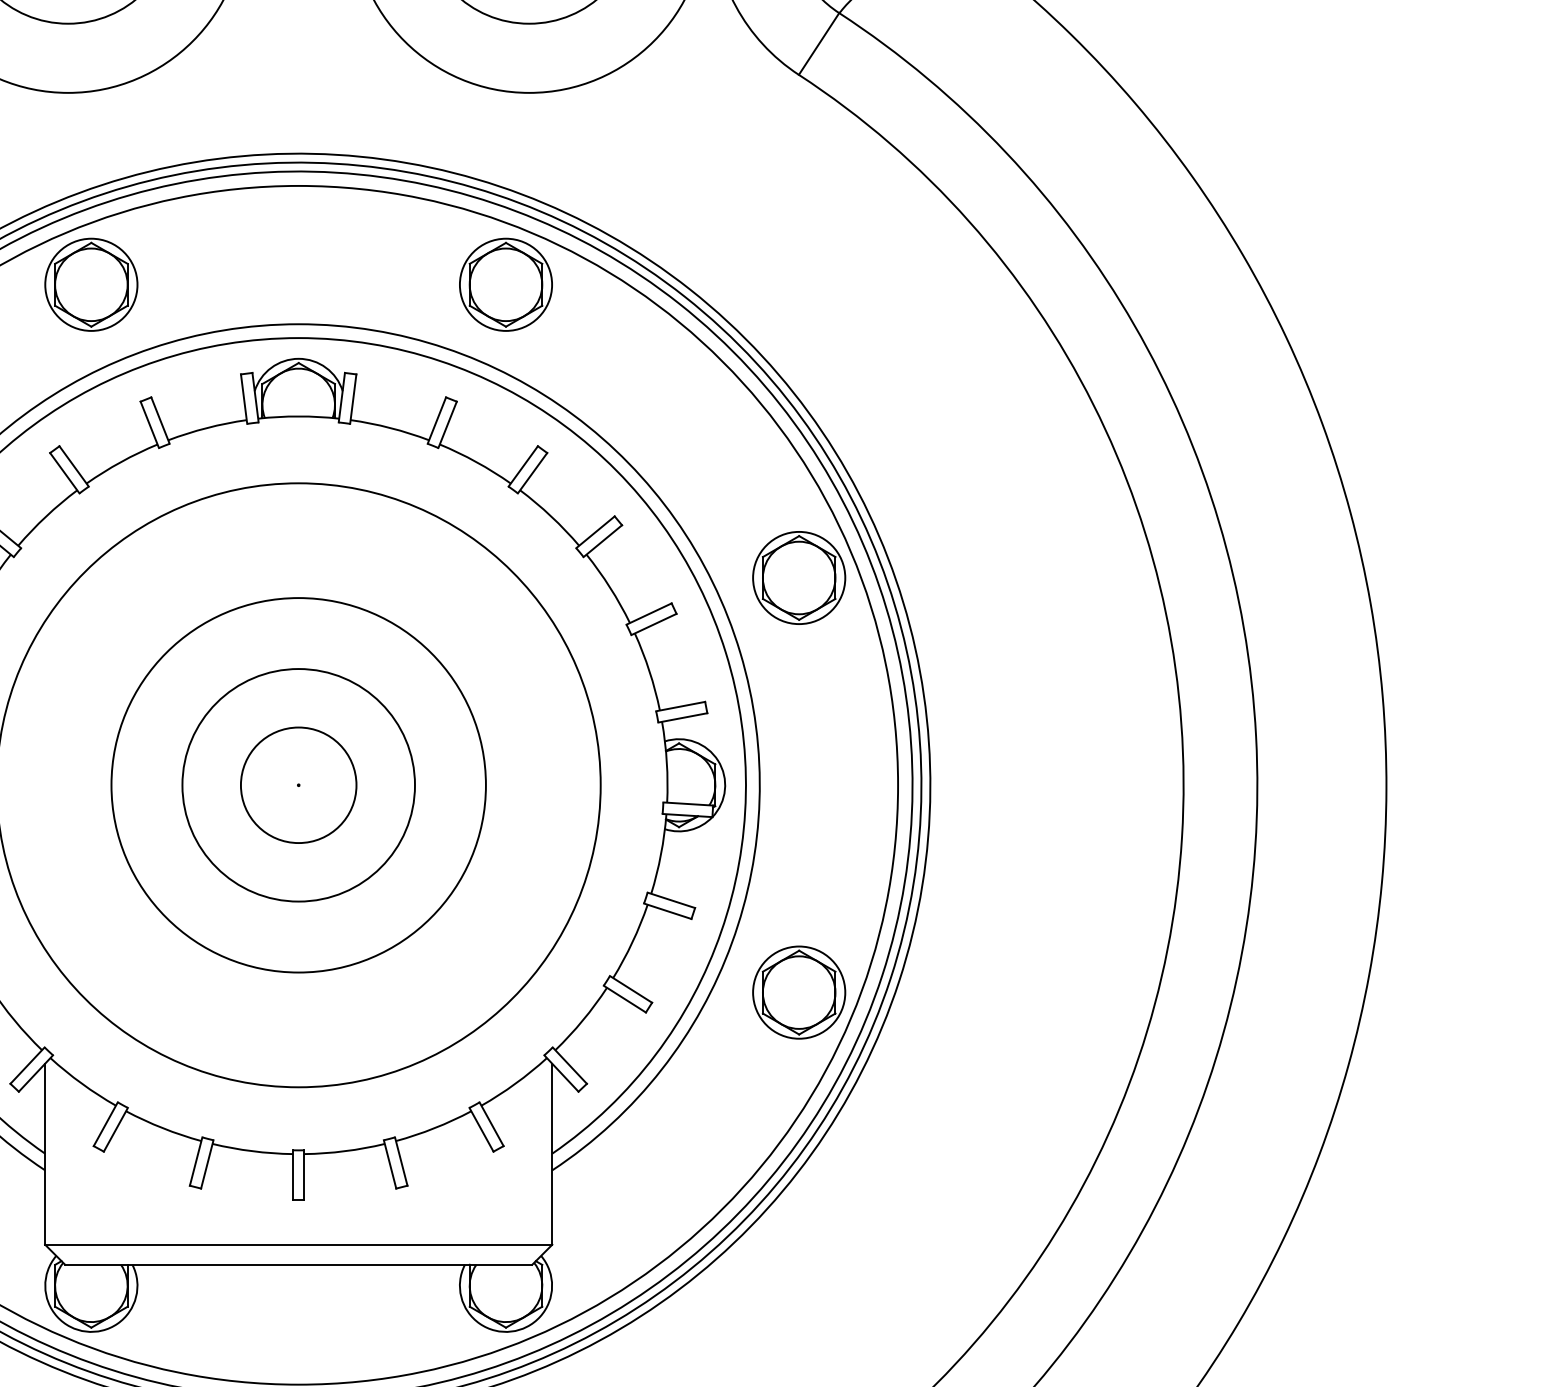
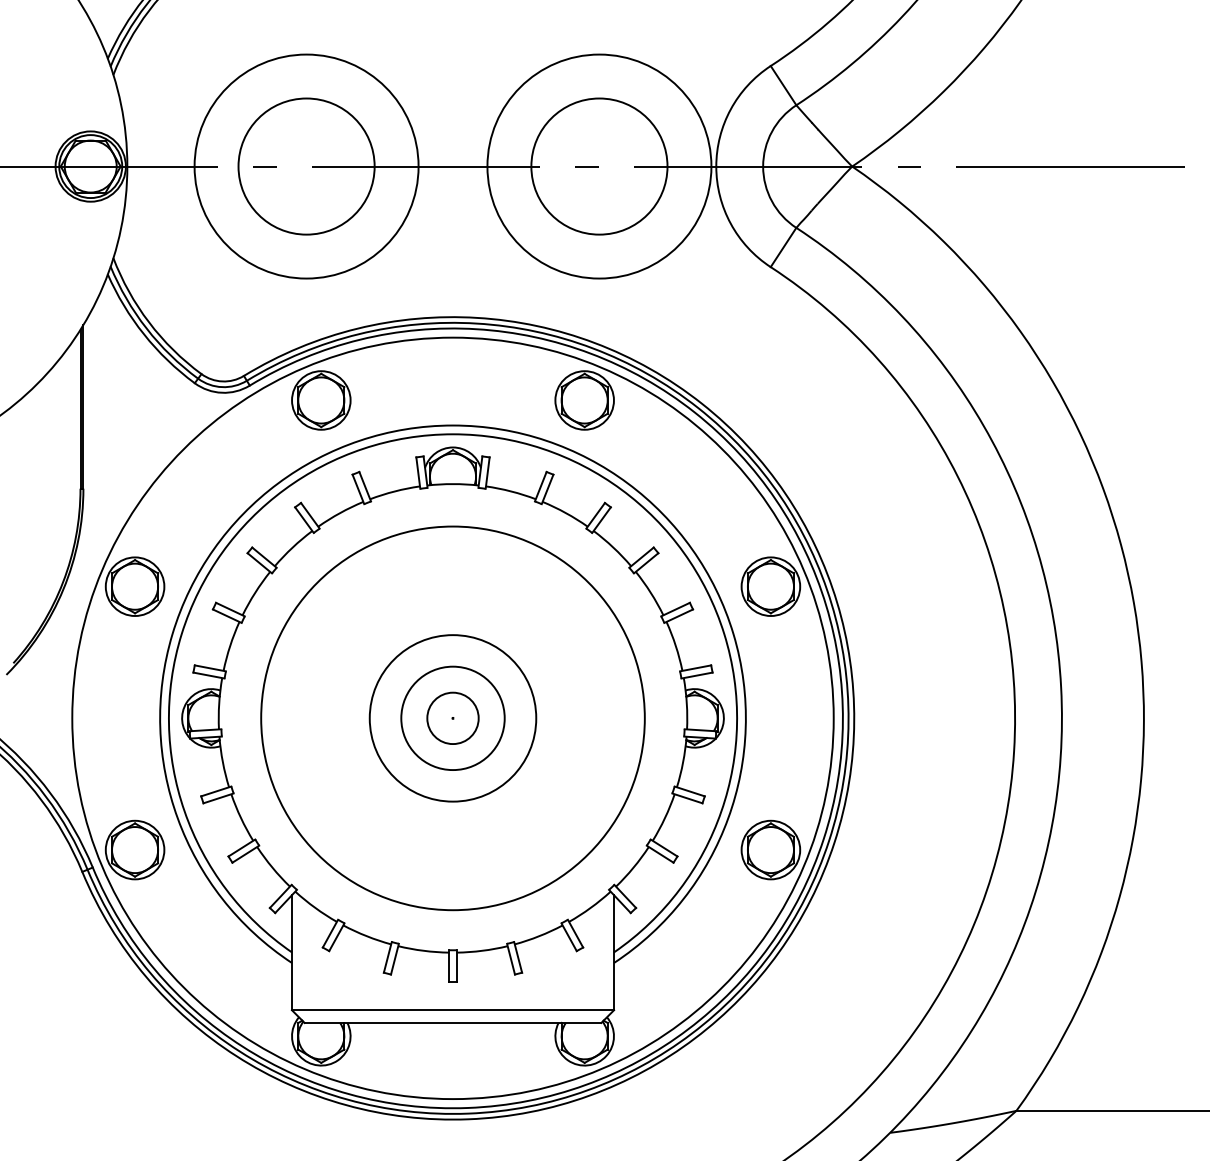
circle: (297, 785) -> (452, 718), size x0.7
circle: (297, 785) -> (452, 718), size x0.7
circle: (297, 785) -> (452, 718), size x0.7

